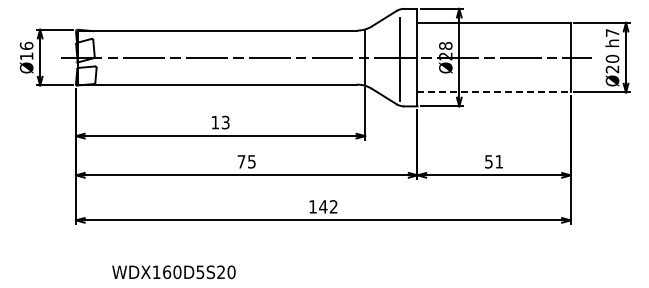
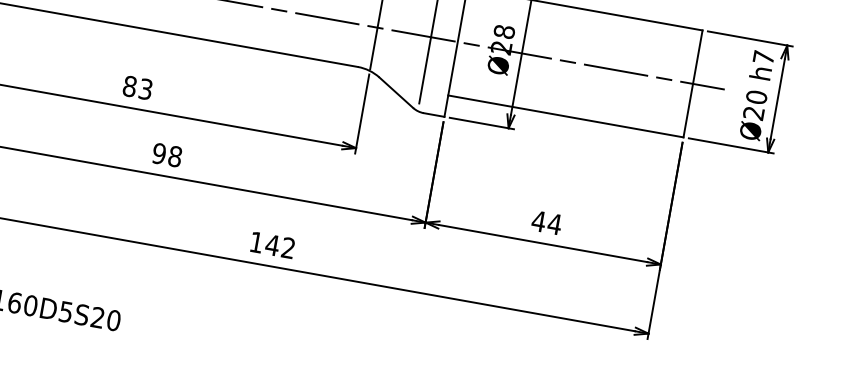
line: (494, 92) -> (566, 116), dashed -> solid
text: (215, 122) -> (130, 86), 13 -> 83
text: (246, 161) -> (167, 154), 75 -> 98
text: (493, 161) -> (546, 222), 51 -> 44

